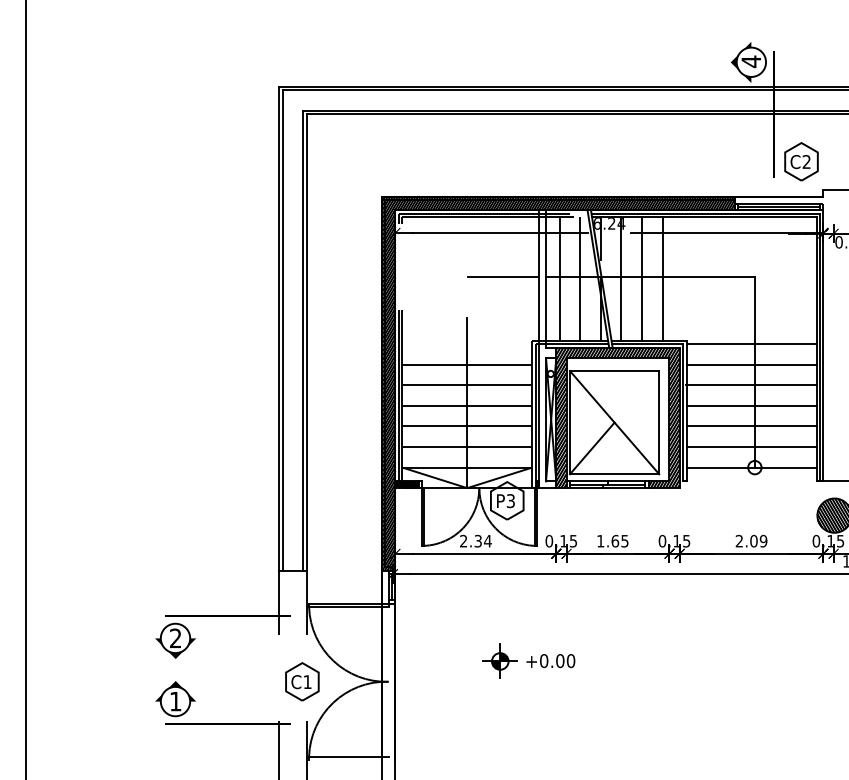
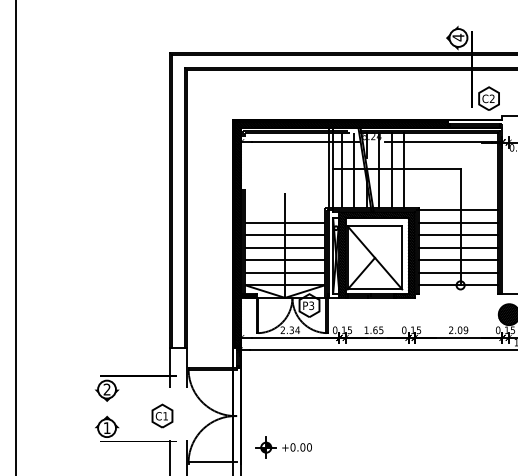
line: (502, 277) -> (306, 169), removed
part: (528, 661) -> (283, 447), moved
part: (302, 680) -> (162, 415), moved

